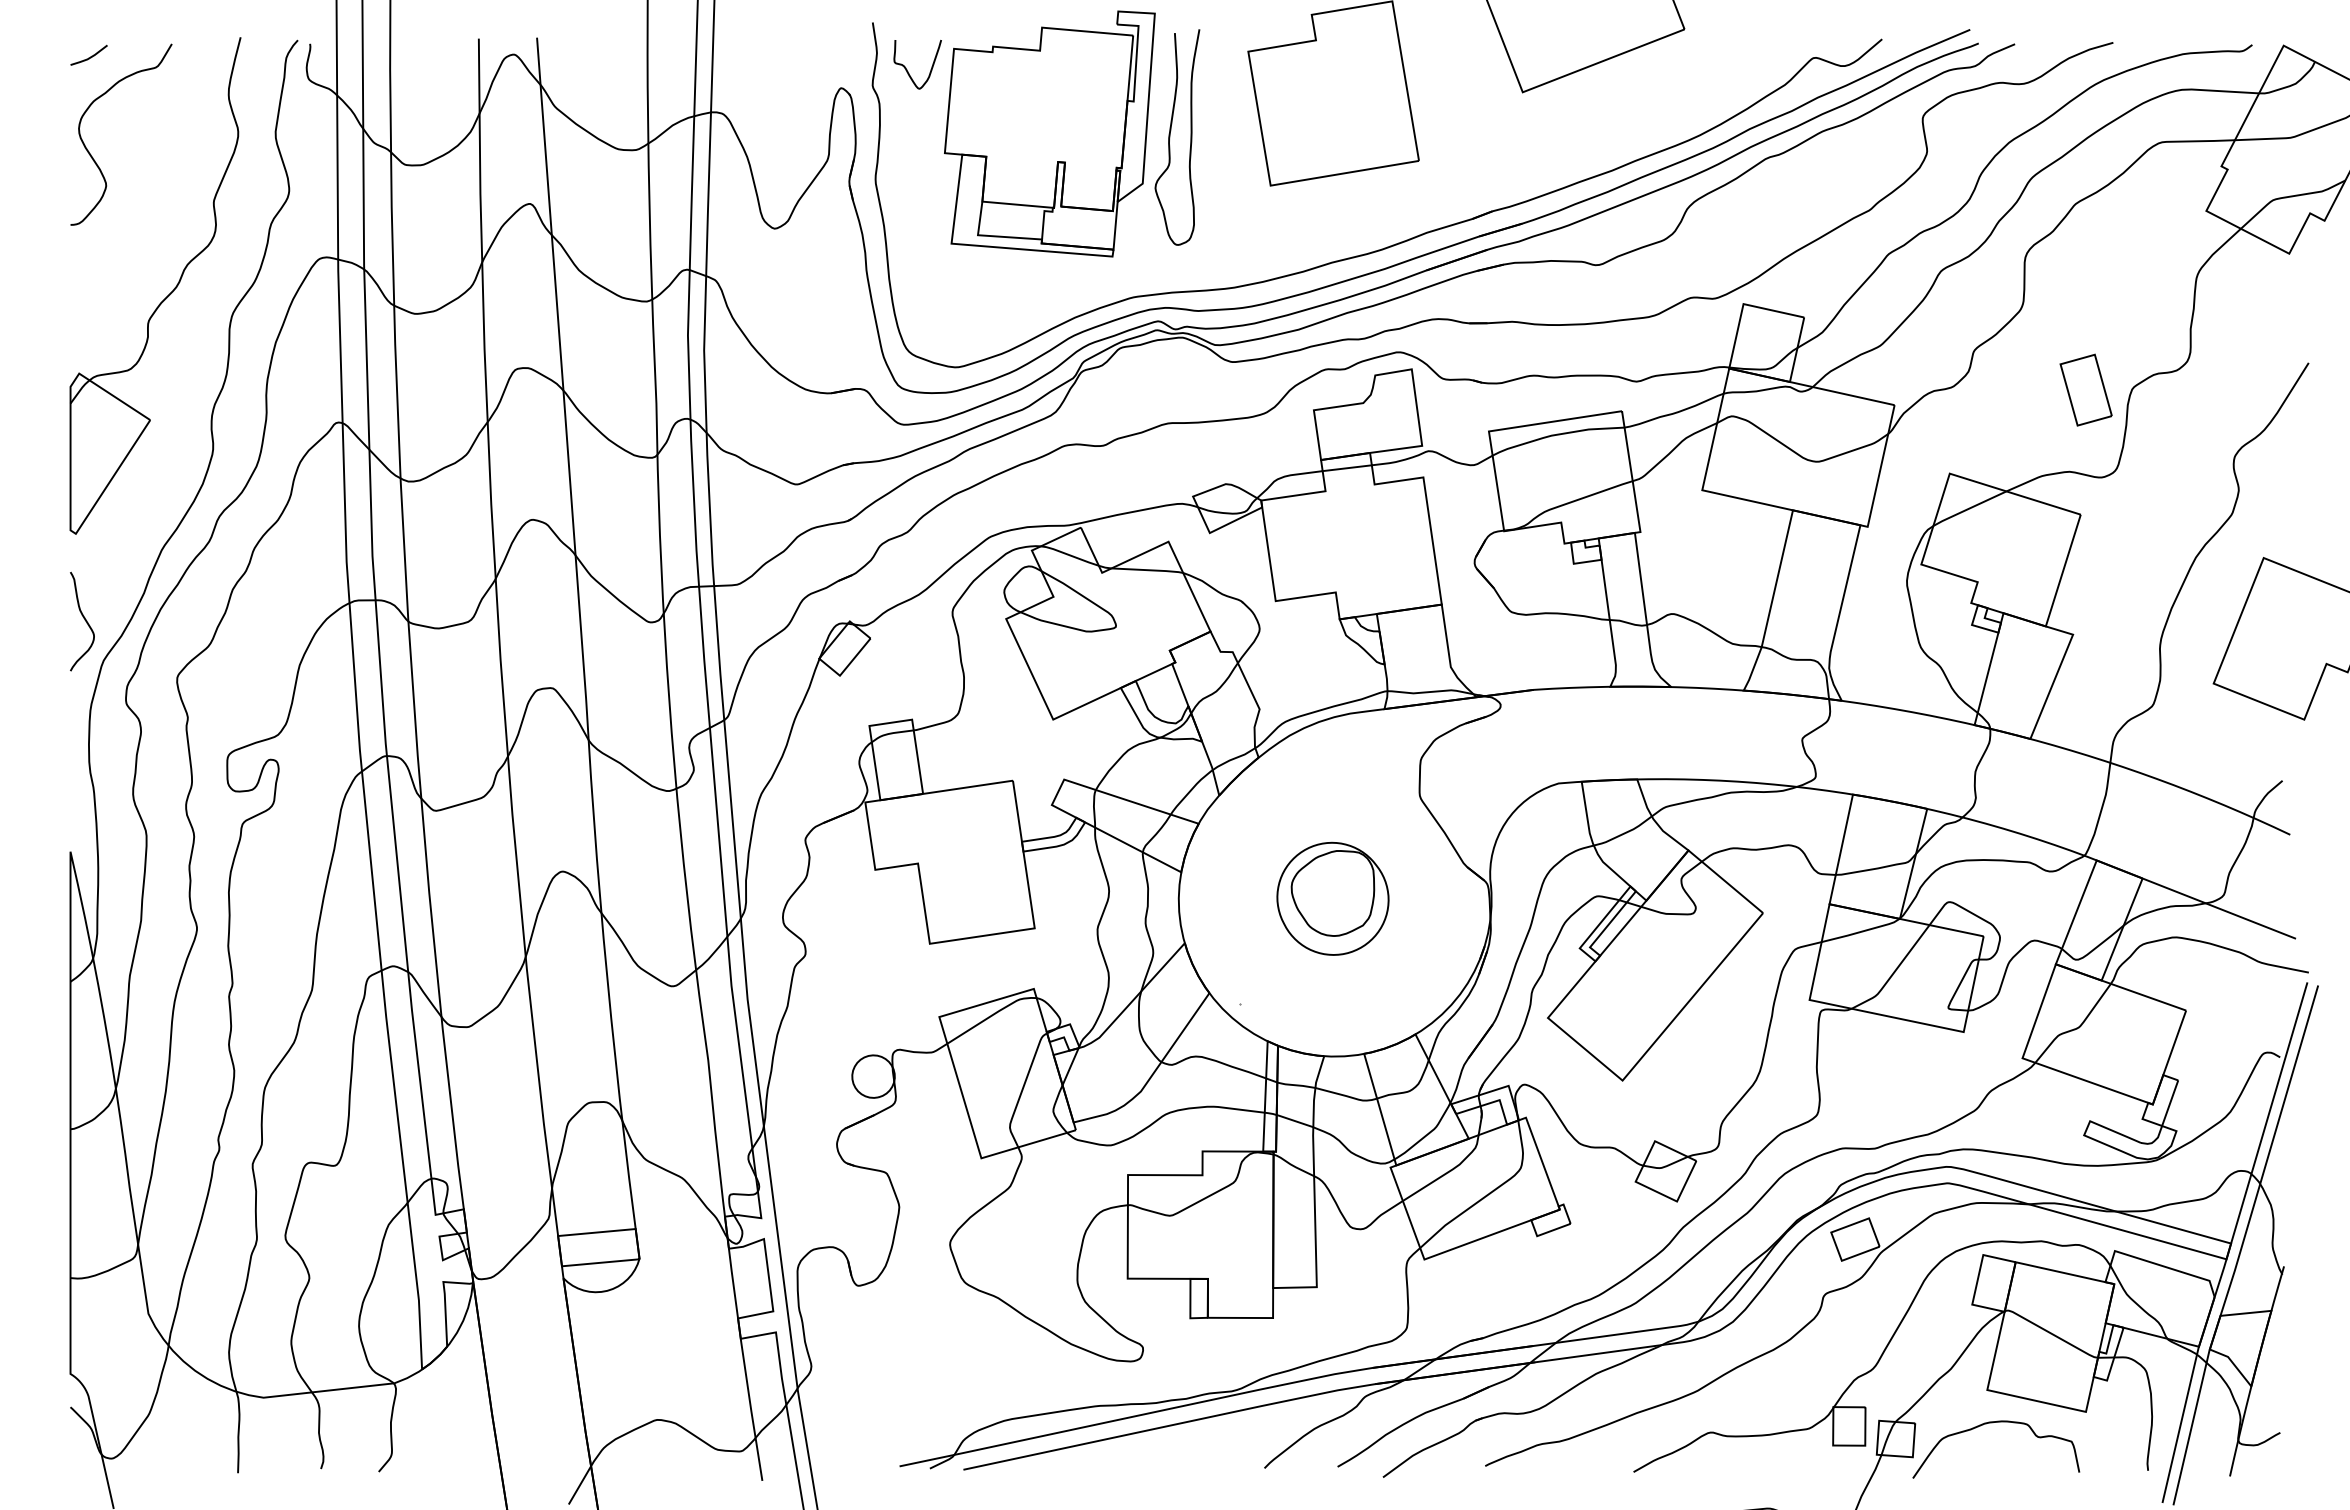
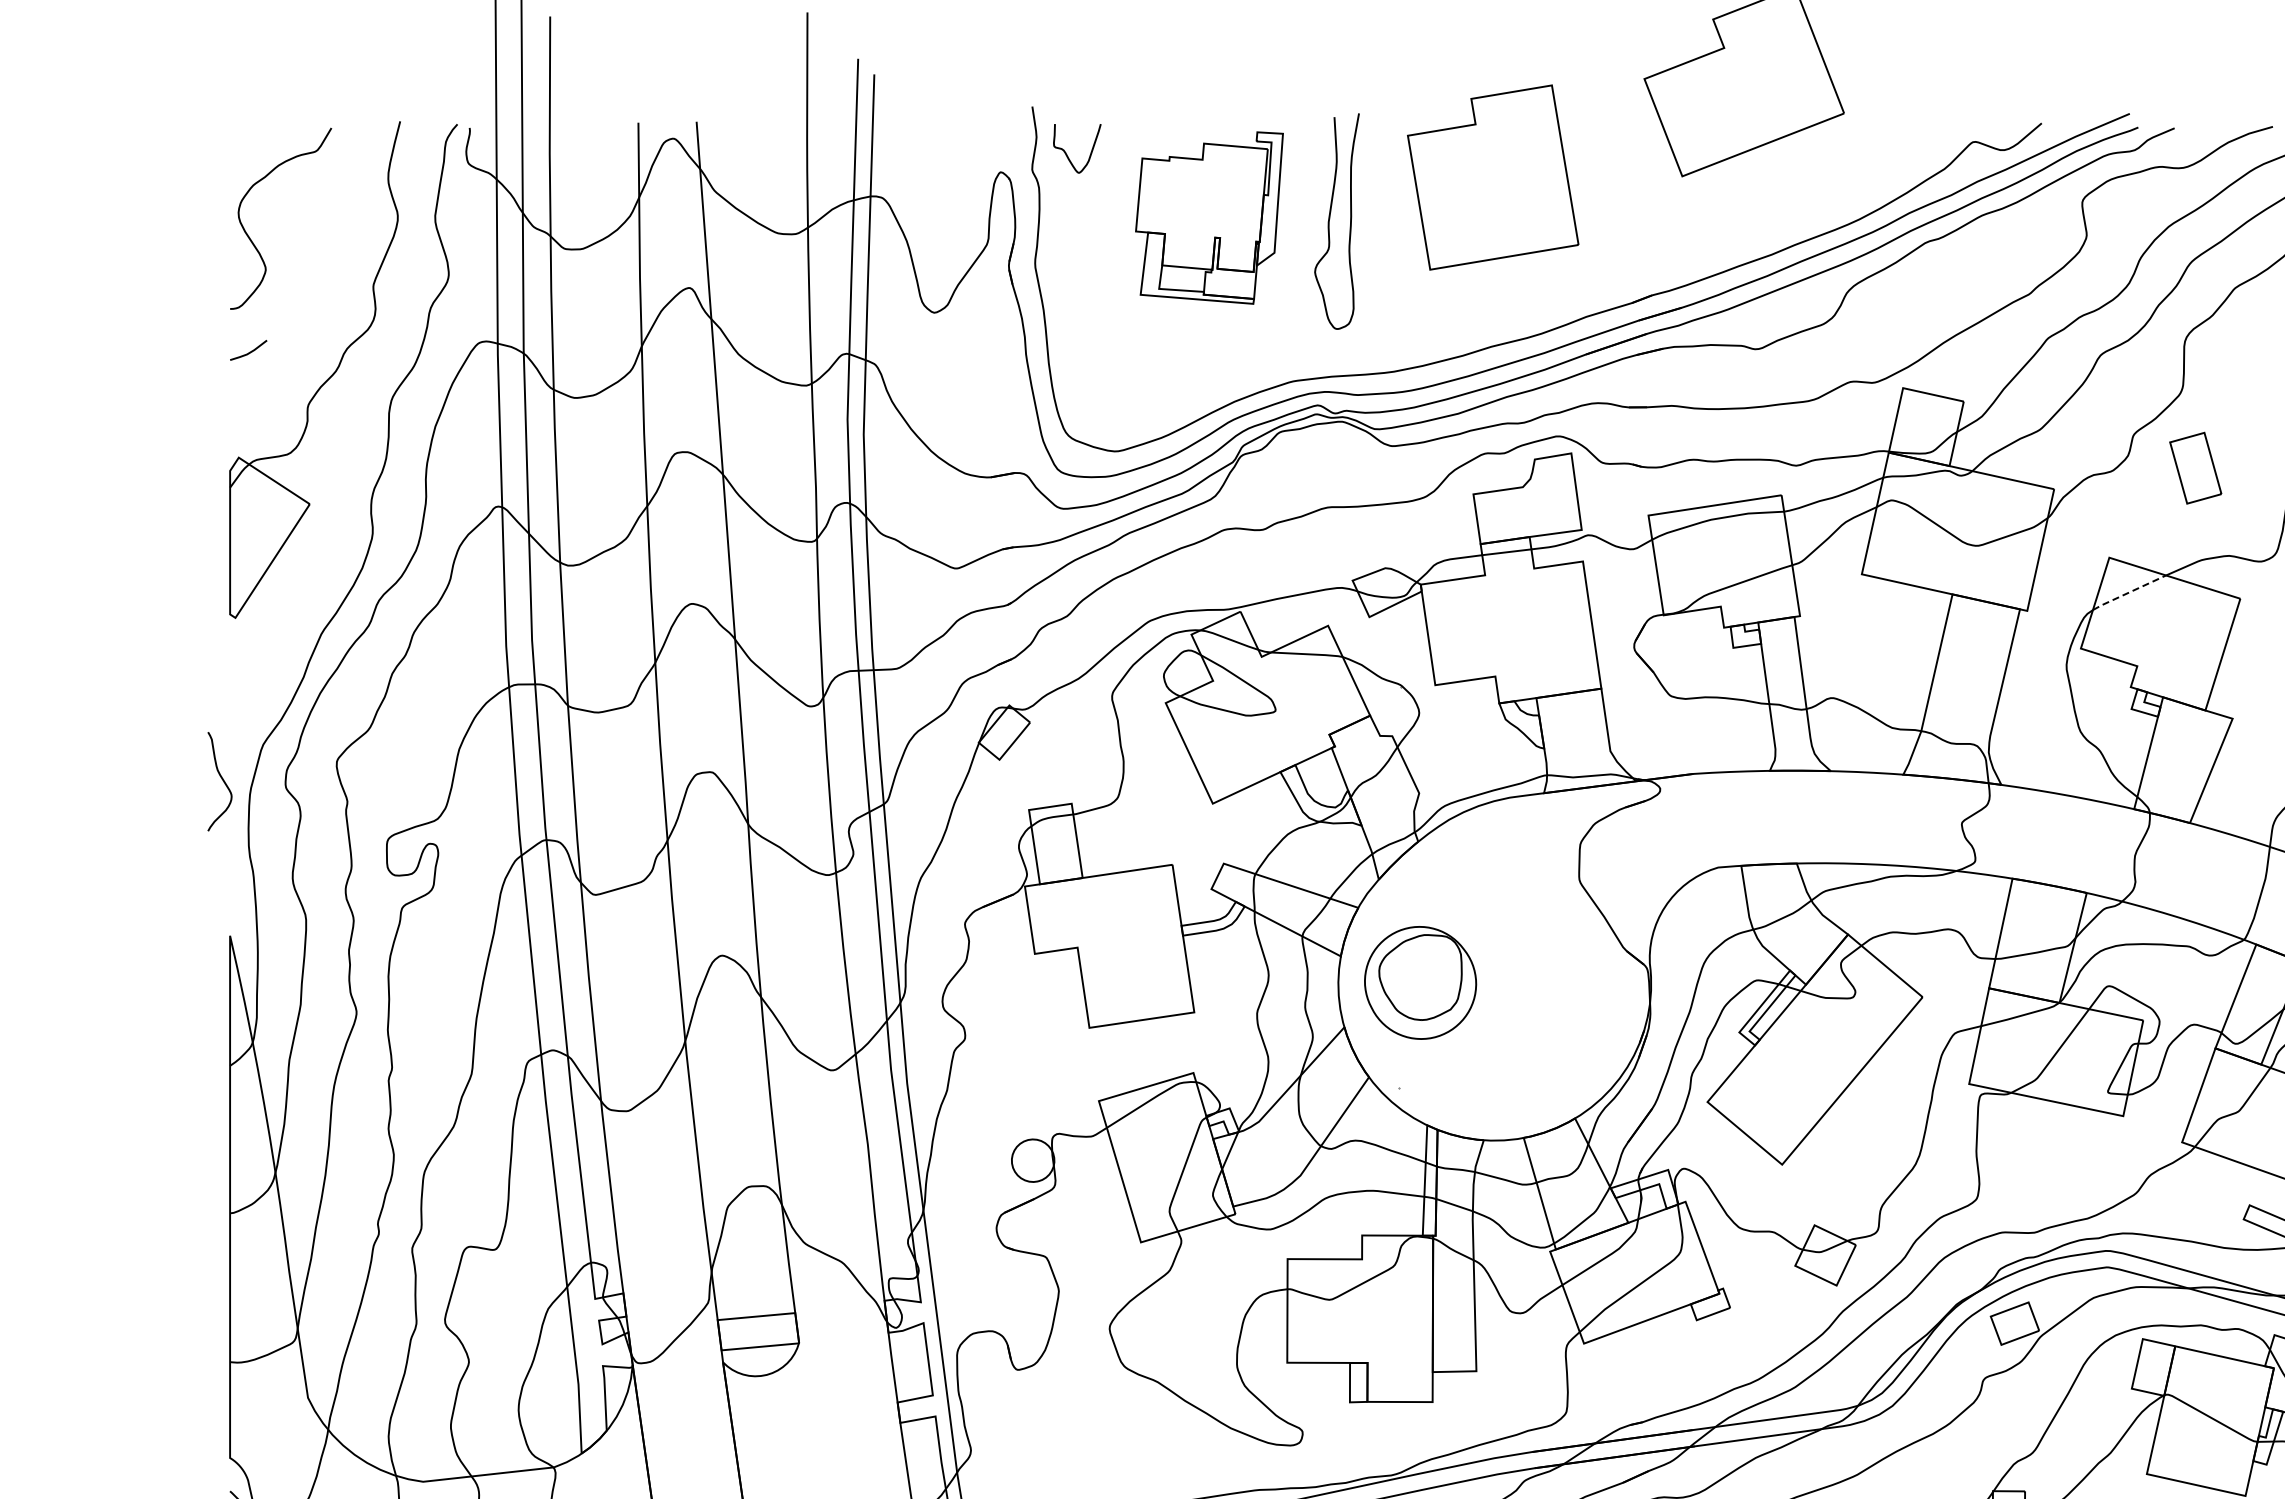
line: (90, 56) -> (250, 351), moved
part: (1049, 133) -> (1209, 217), size x0.7
part: (2085, 389) -> (2195, 467), moved
line: (1969, 508) -> (2129, 592), solid -> dashed
curve: (84, 620) -> (222, 780), moved
part: (1332, 898) -> (1420, 982), moved

